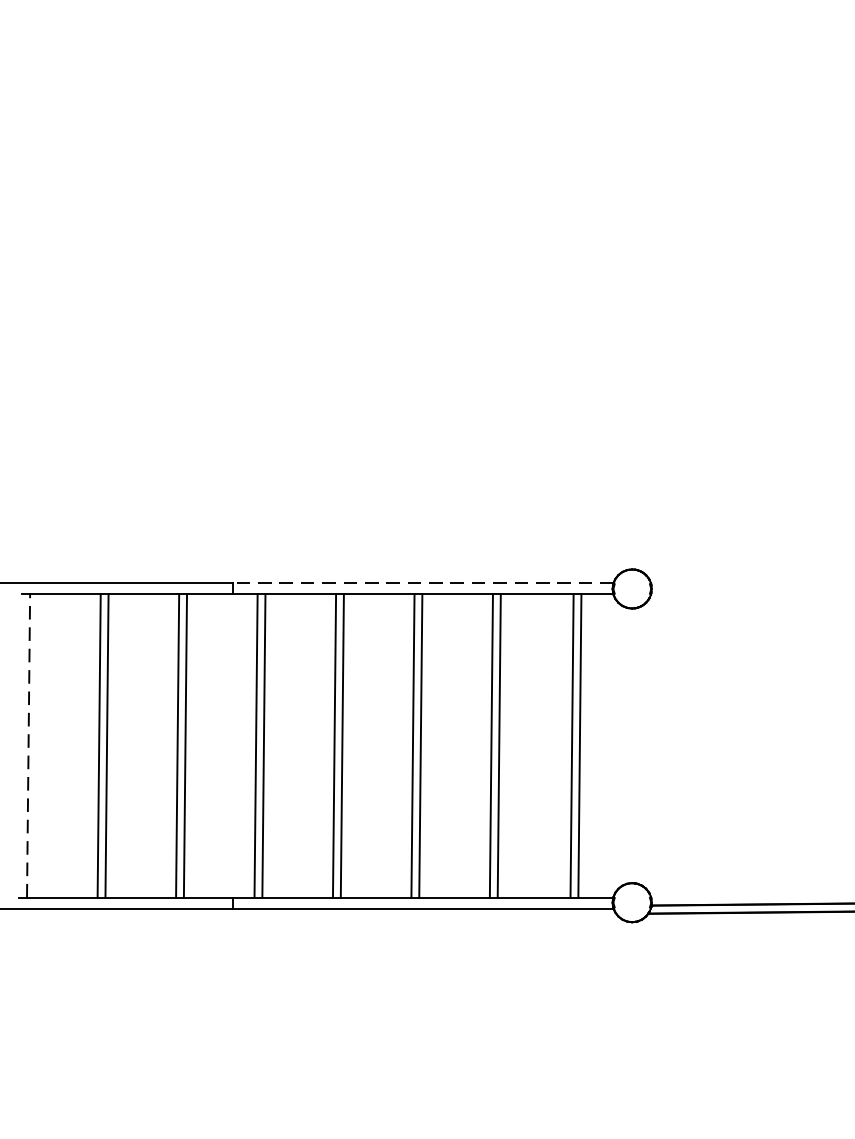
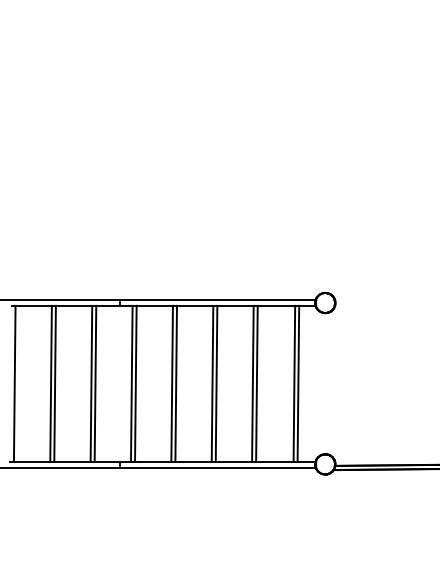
line: (422, 582) -> (217, 299), dashed -> solid
line: (28, 745) -> (14, 383), dashed -> solid

